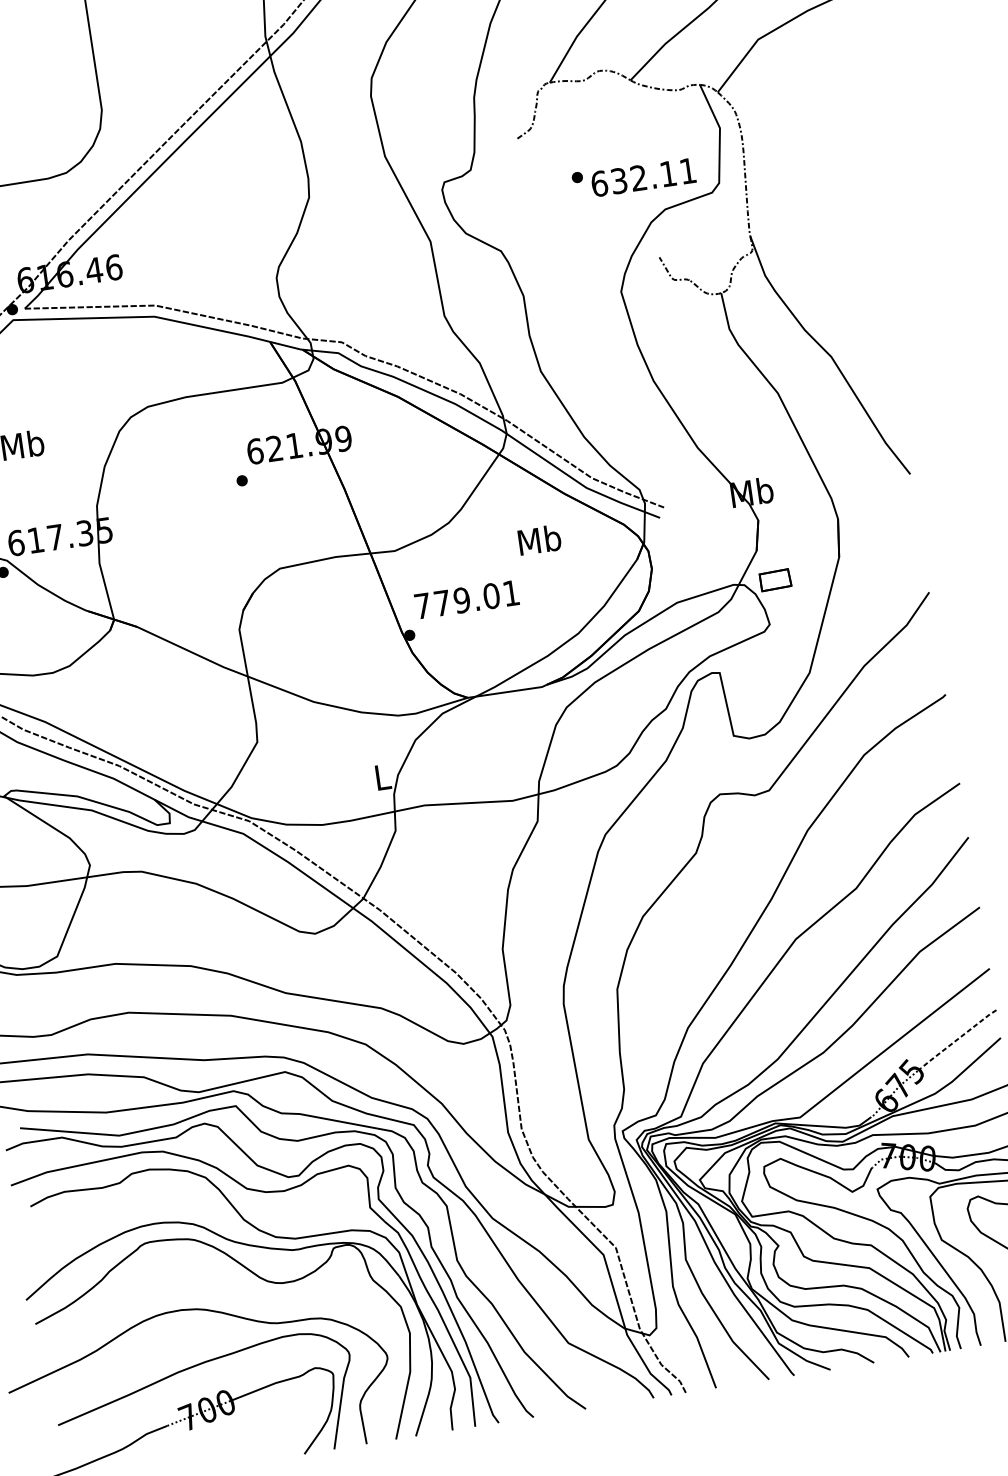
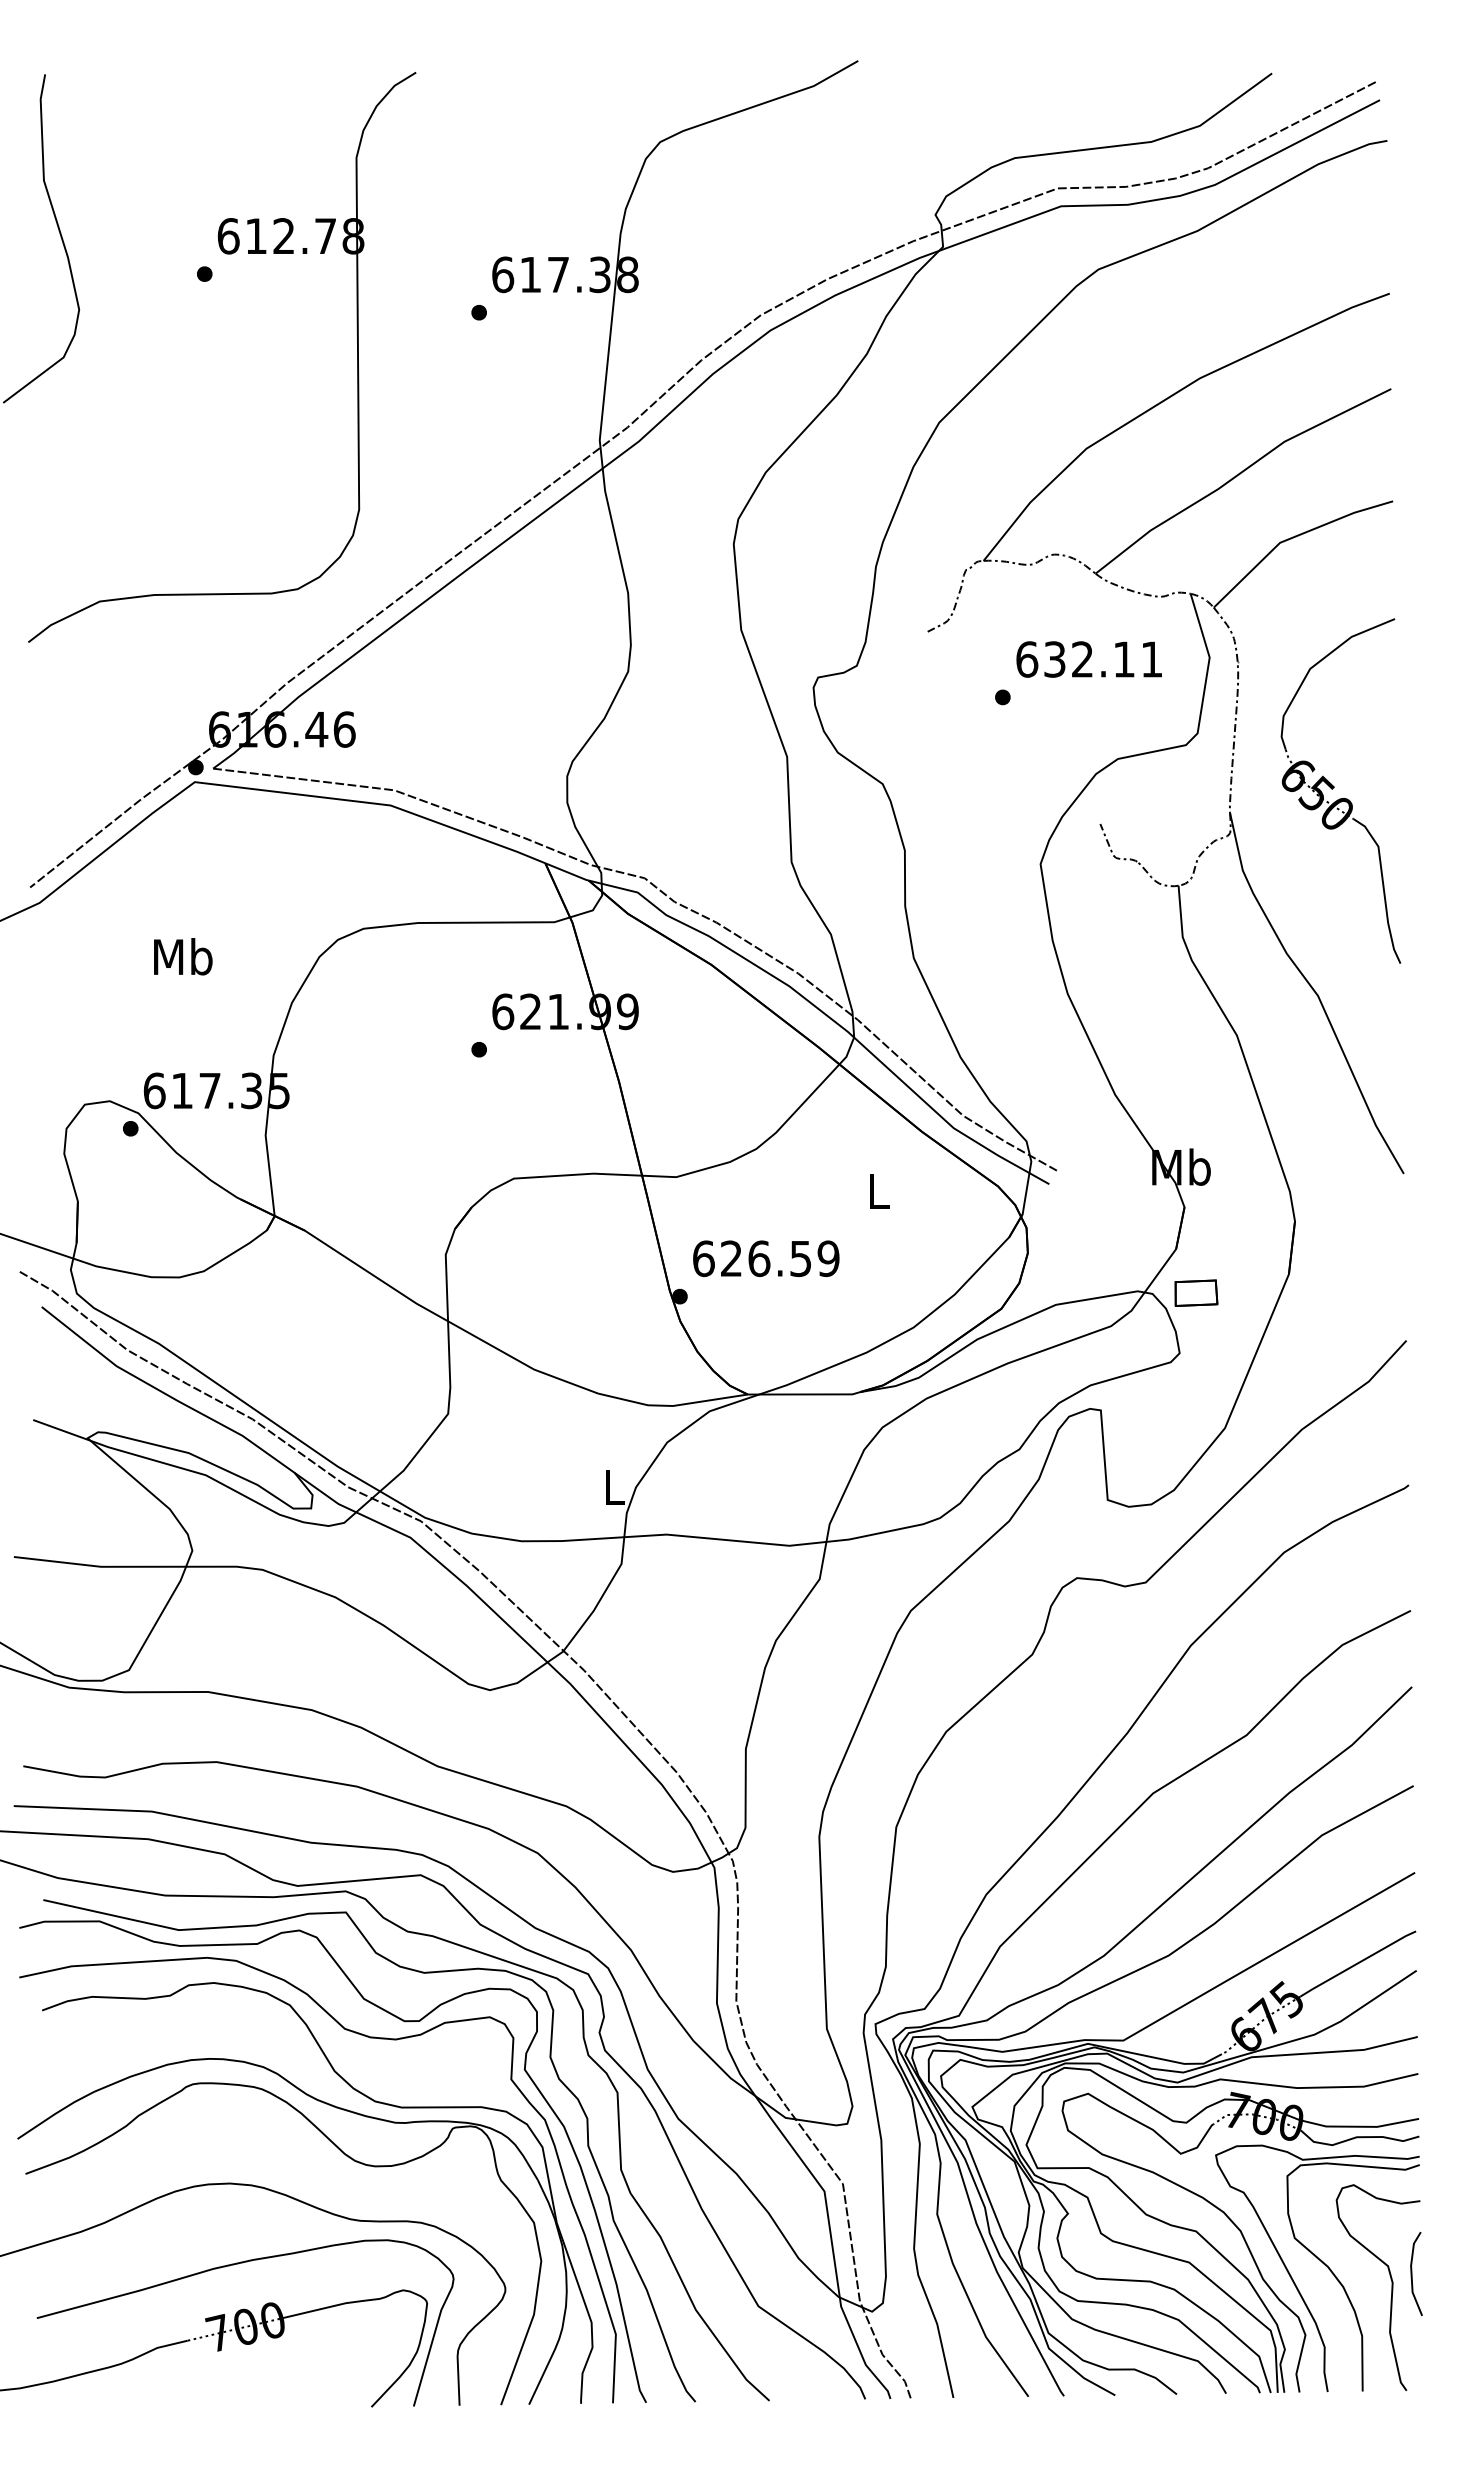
text: (643, 177) -> (1088, 659), moved
part: (821, 207) -> (1334, 787), added
text: (539, 539) -> (878, 1190), Mb -> L
text: (467, 599) -> (766, 1258), 779.01 -> 626.59
line: (958, 1038) -> (1358, 1963), dashed -> solid

